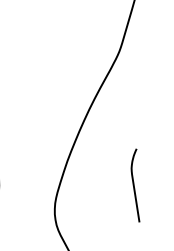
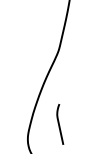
curve: (134, 185) -> (59, 124), moved

